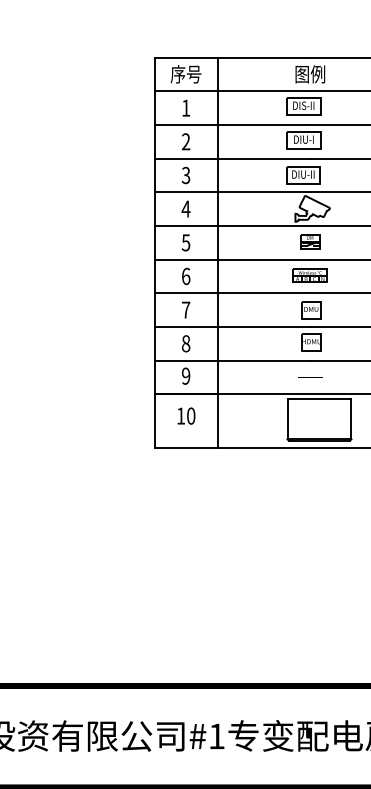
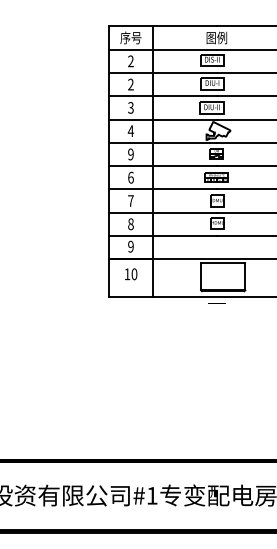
text: (185, 108) -> (130, 61), 1 -> 2
text: (185, 242) -> (130, 154), 5 -> 9
line: (309, 377) -> (216, 303), moved

